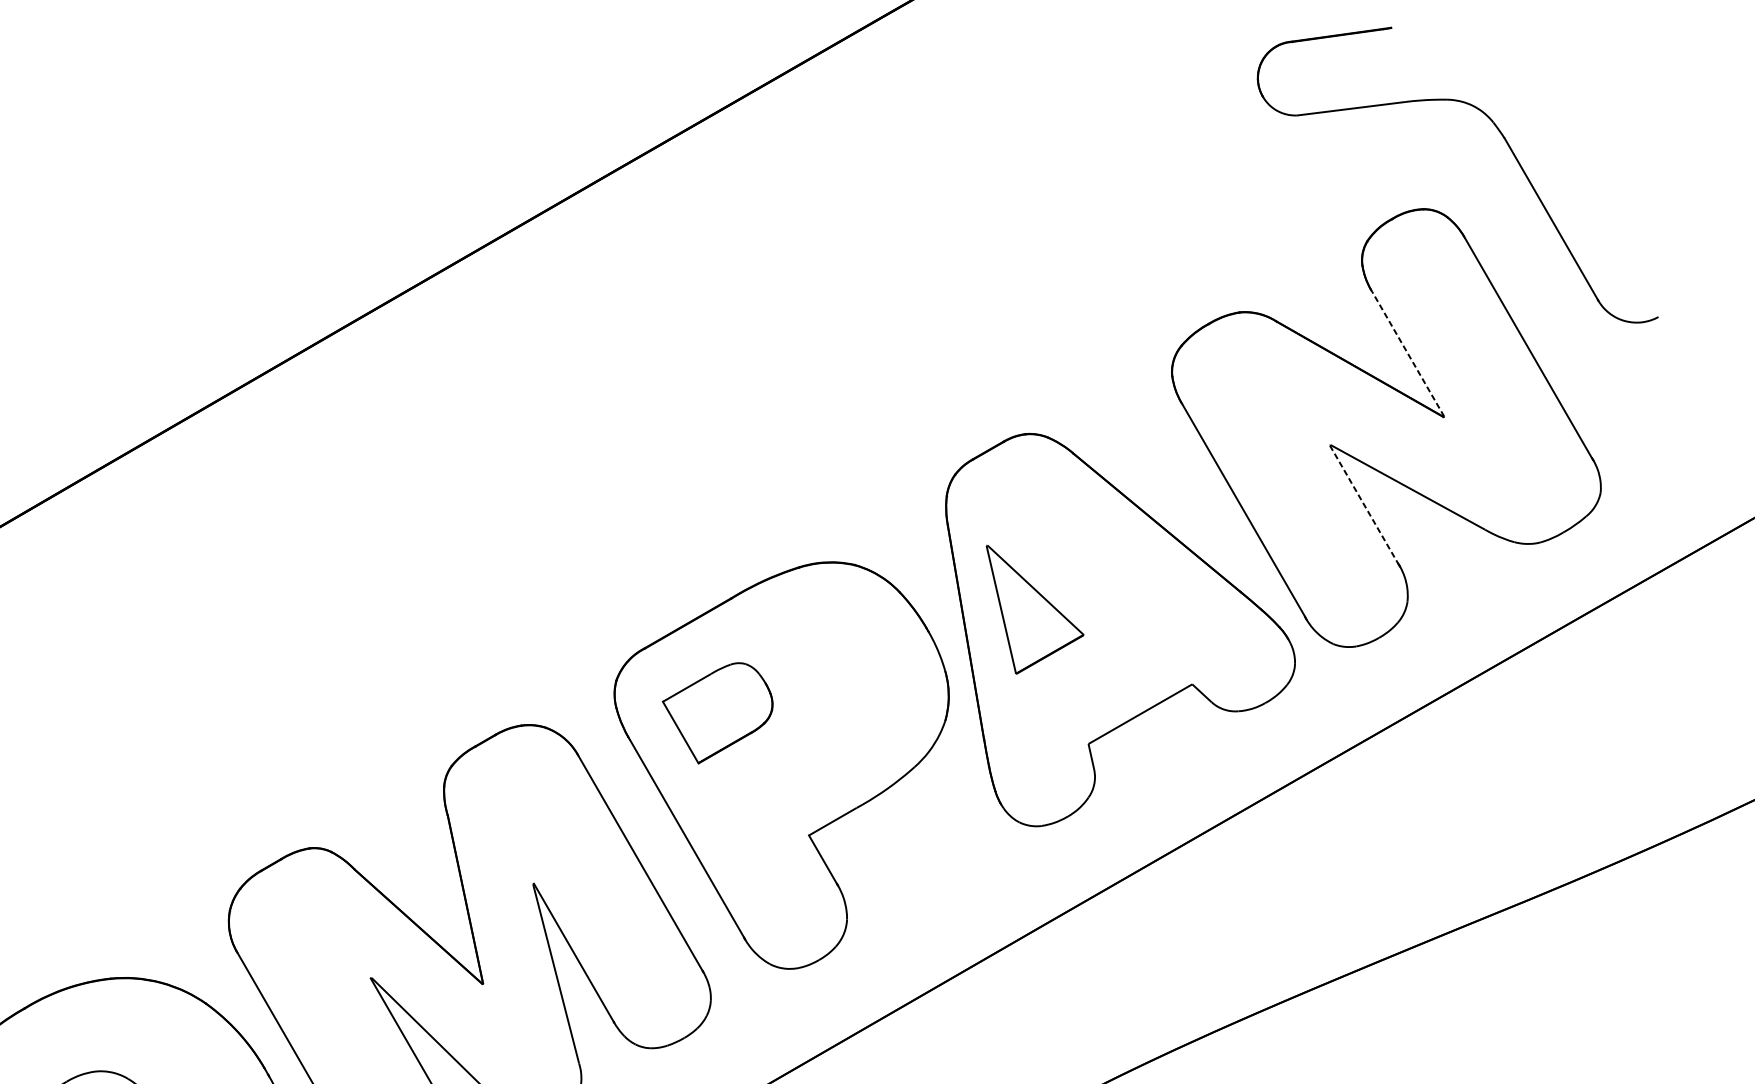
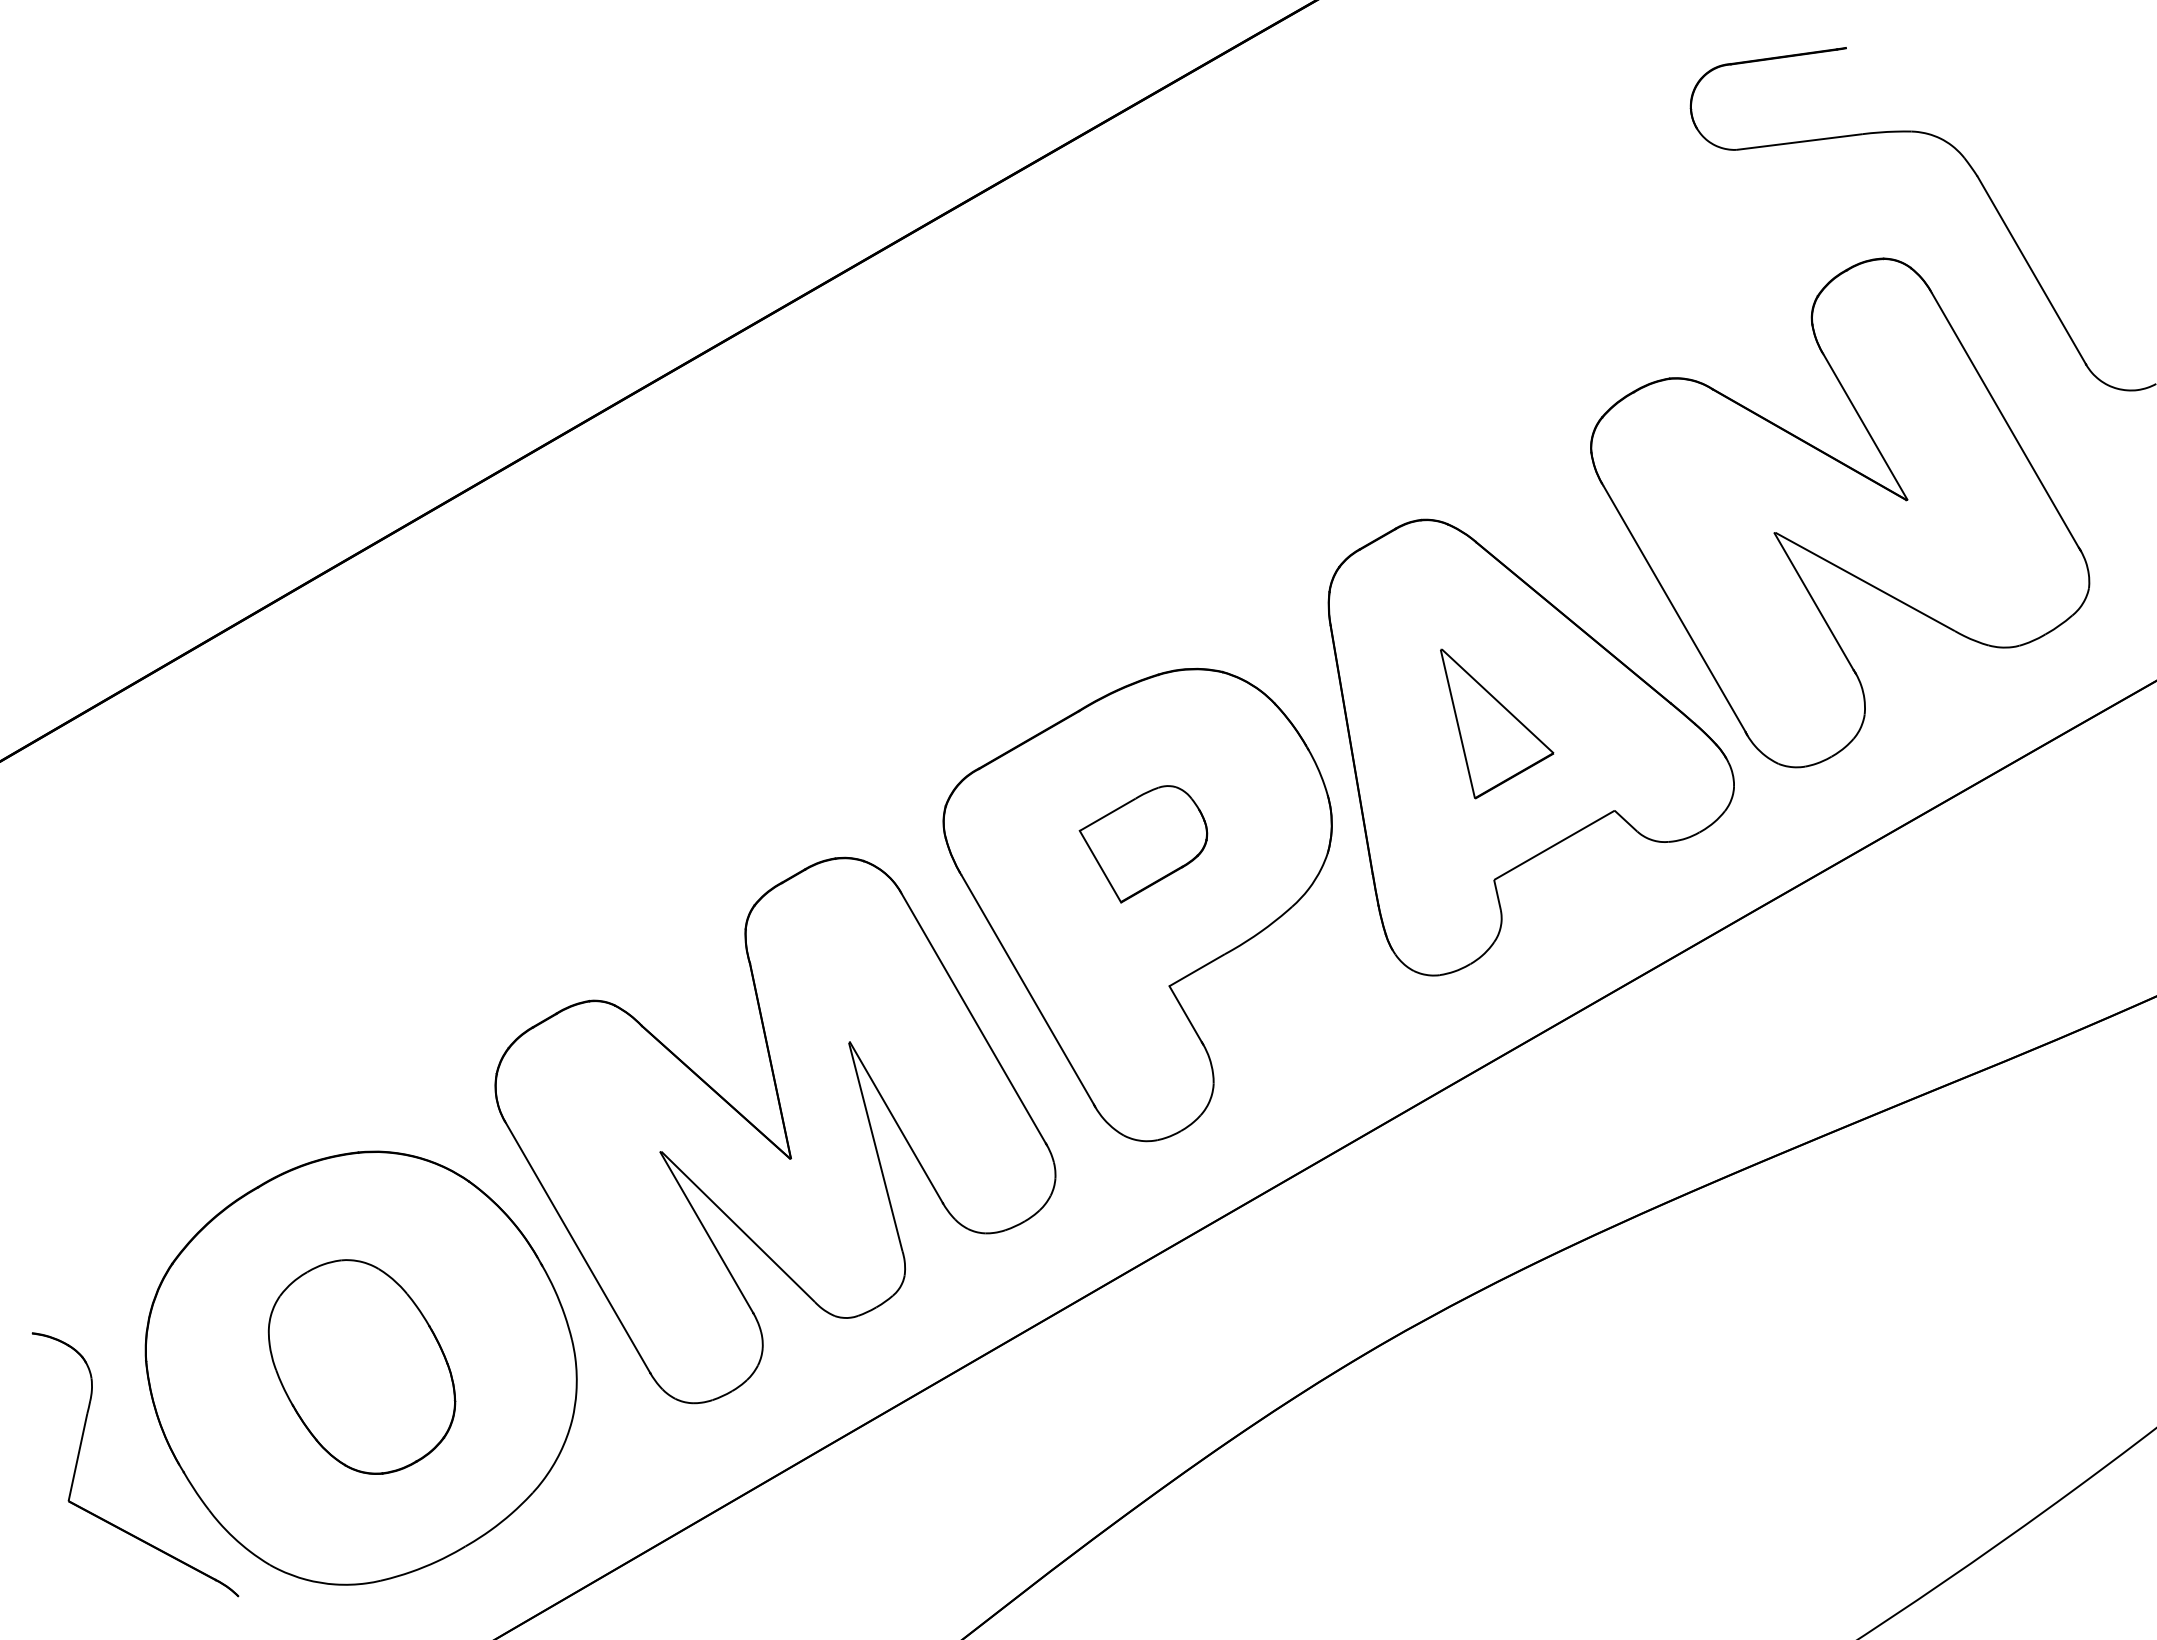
line: (1408, 354) -> (1865, 427), dashed -> solid
line: (1364, 504) -> (1814, 601), dashed -> solid
part: (1035, 609) -> (1497, 723), moved
part: (717, 713) -> (1143, 844), moved

